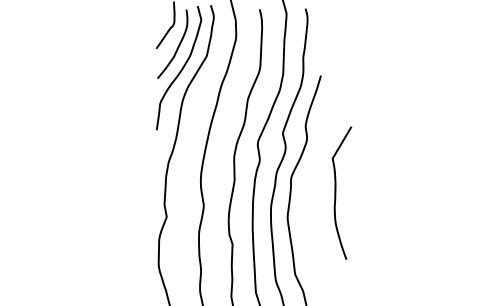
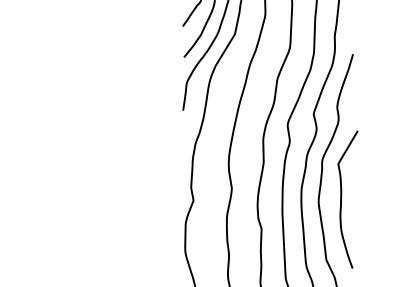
curve: (336, 192) -> (342, 199), moved

